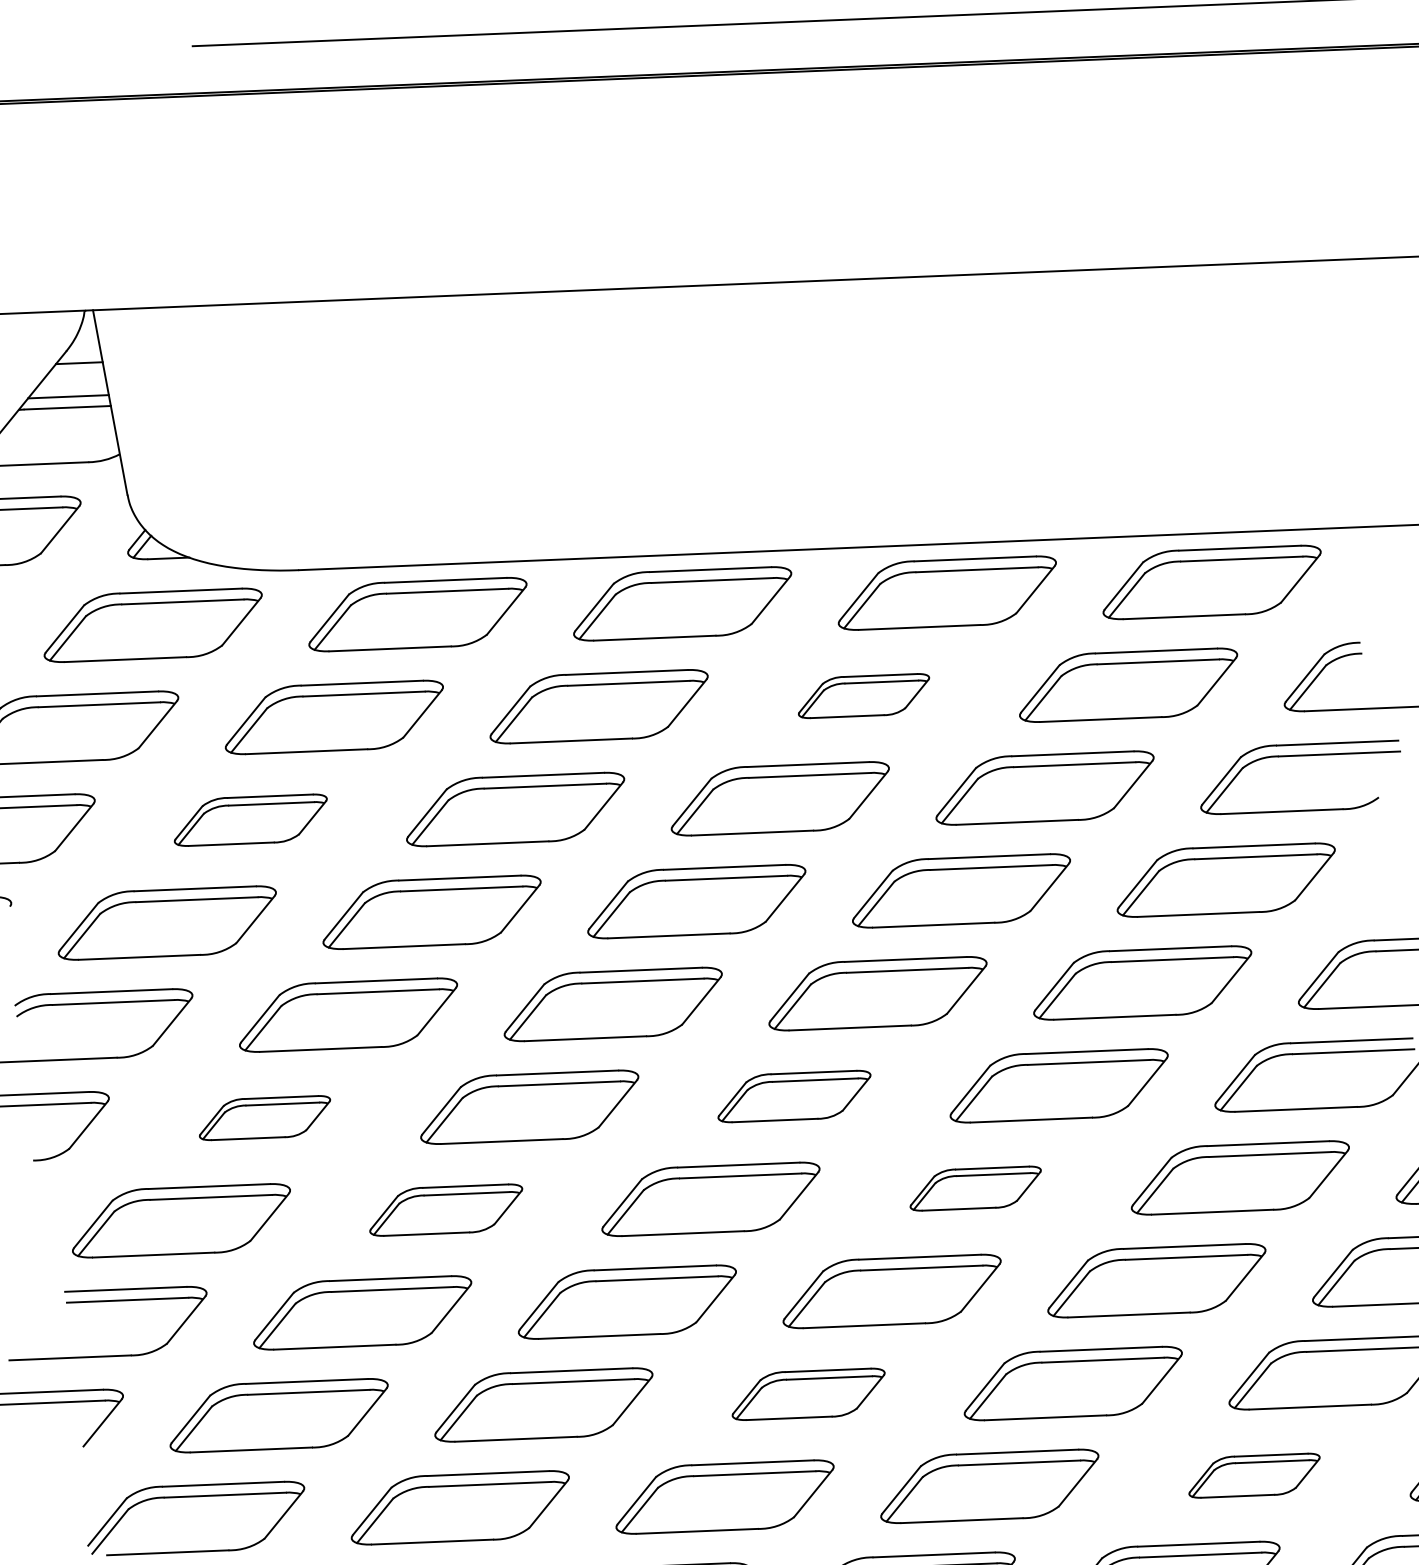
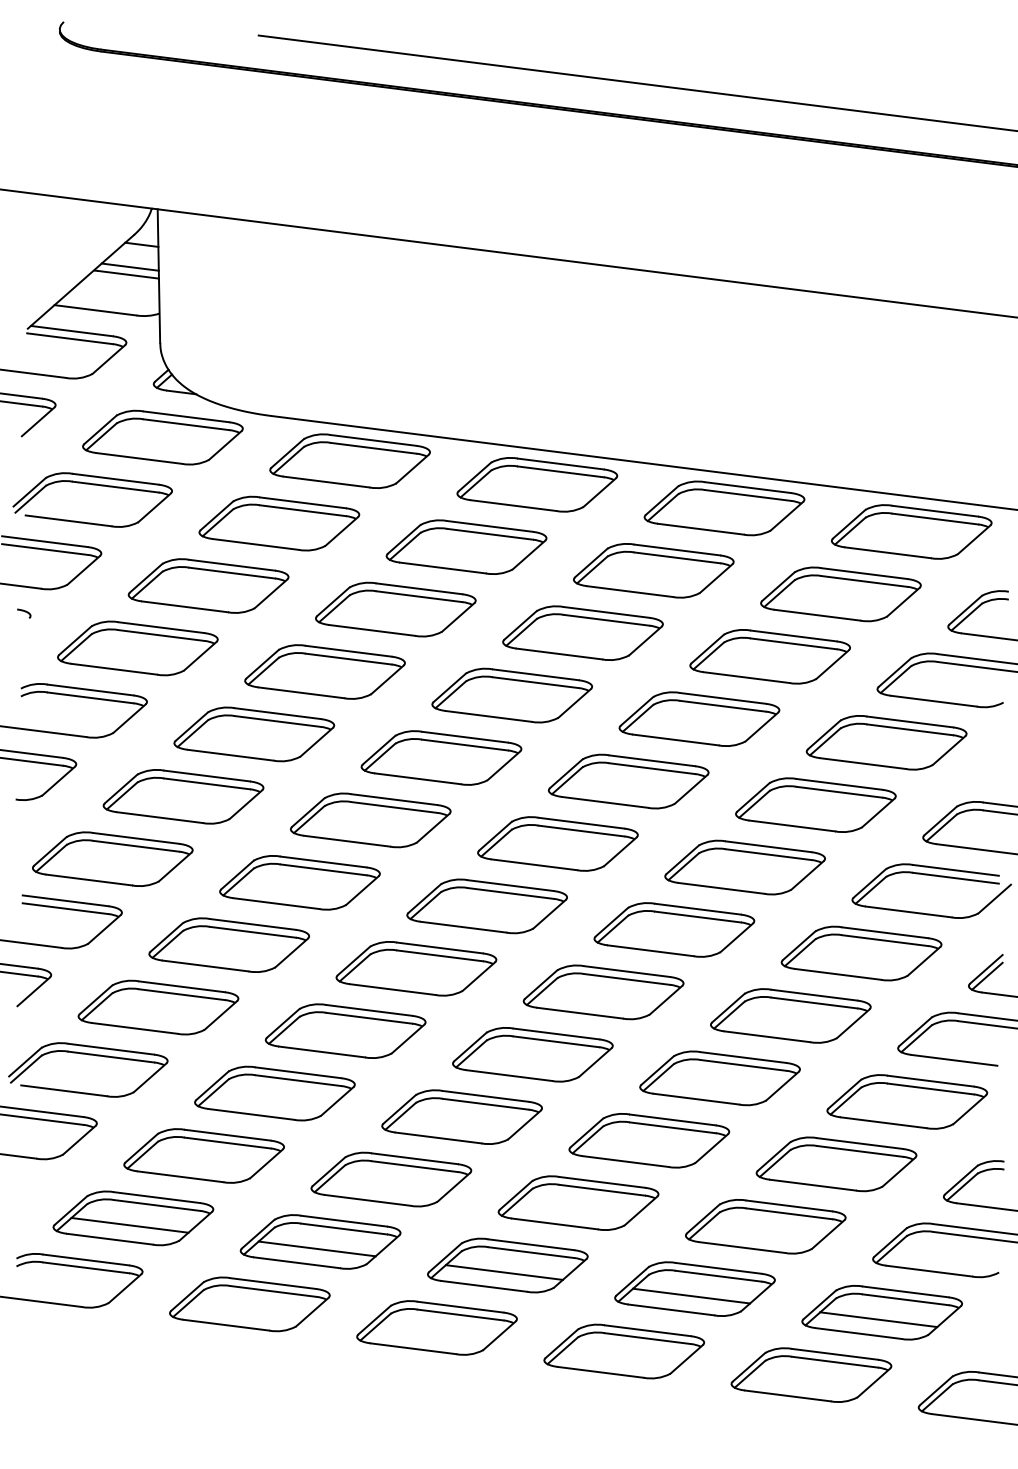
part: (863, 695) -> (653, 570), size x1.67
part: (250, 819) -> (208, 585), size x1.43
part: (793, 1095) -> (557, 843), size x1.43
part: (264, 1117) -> (183, 796), size x1.67
part: (975, 1187) -> (674, 929), size x1.67
part: (445, 1209) -> (299, 882), size x1.43
part: (808, 1393) -> (532, 1054), size x1.43
part: (1254, 1475) -> (836, 1164), size x1.67

